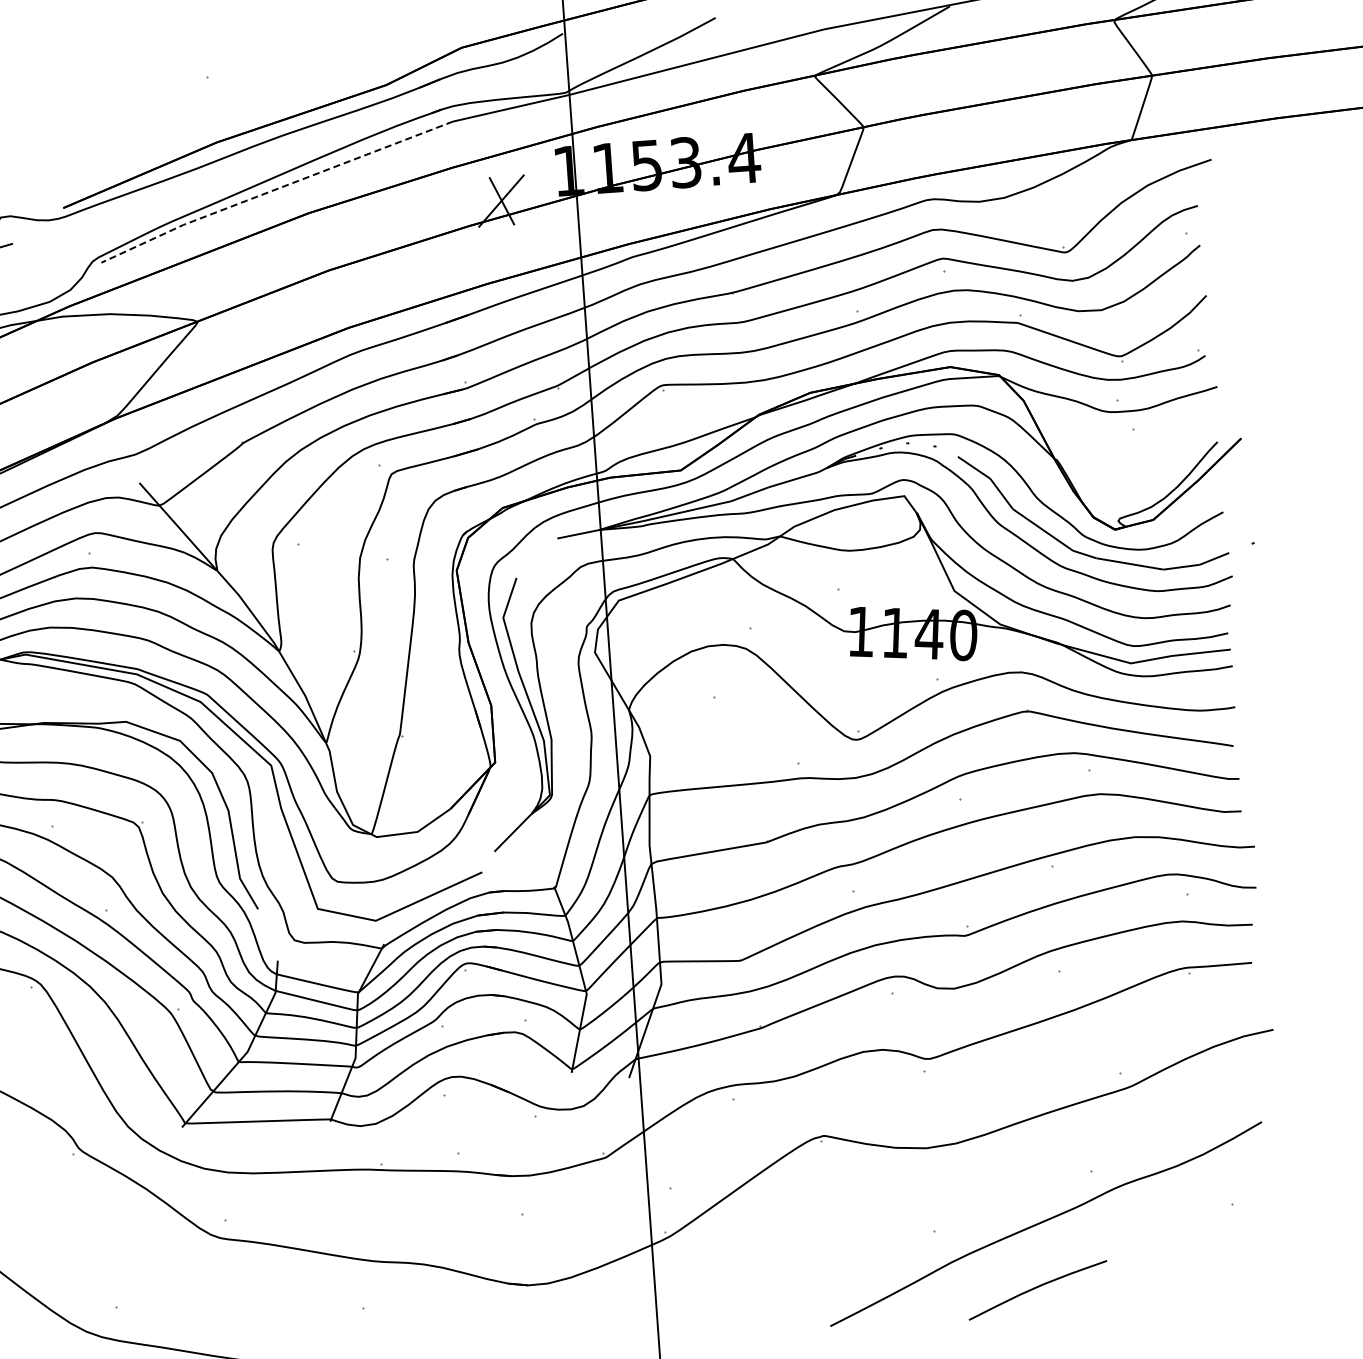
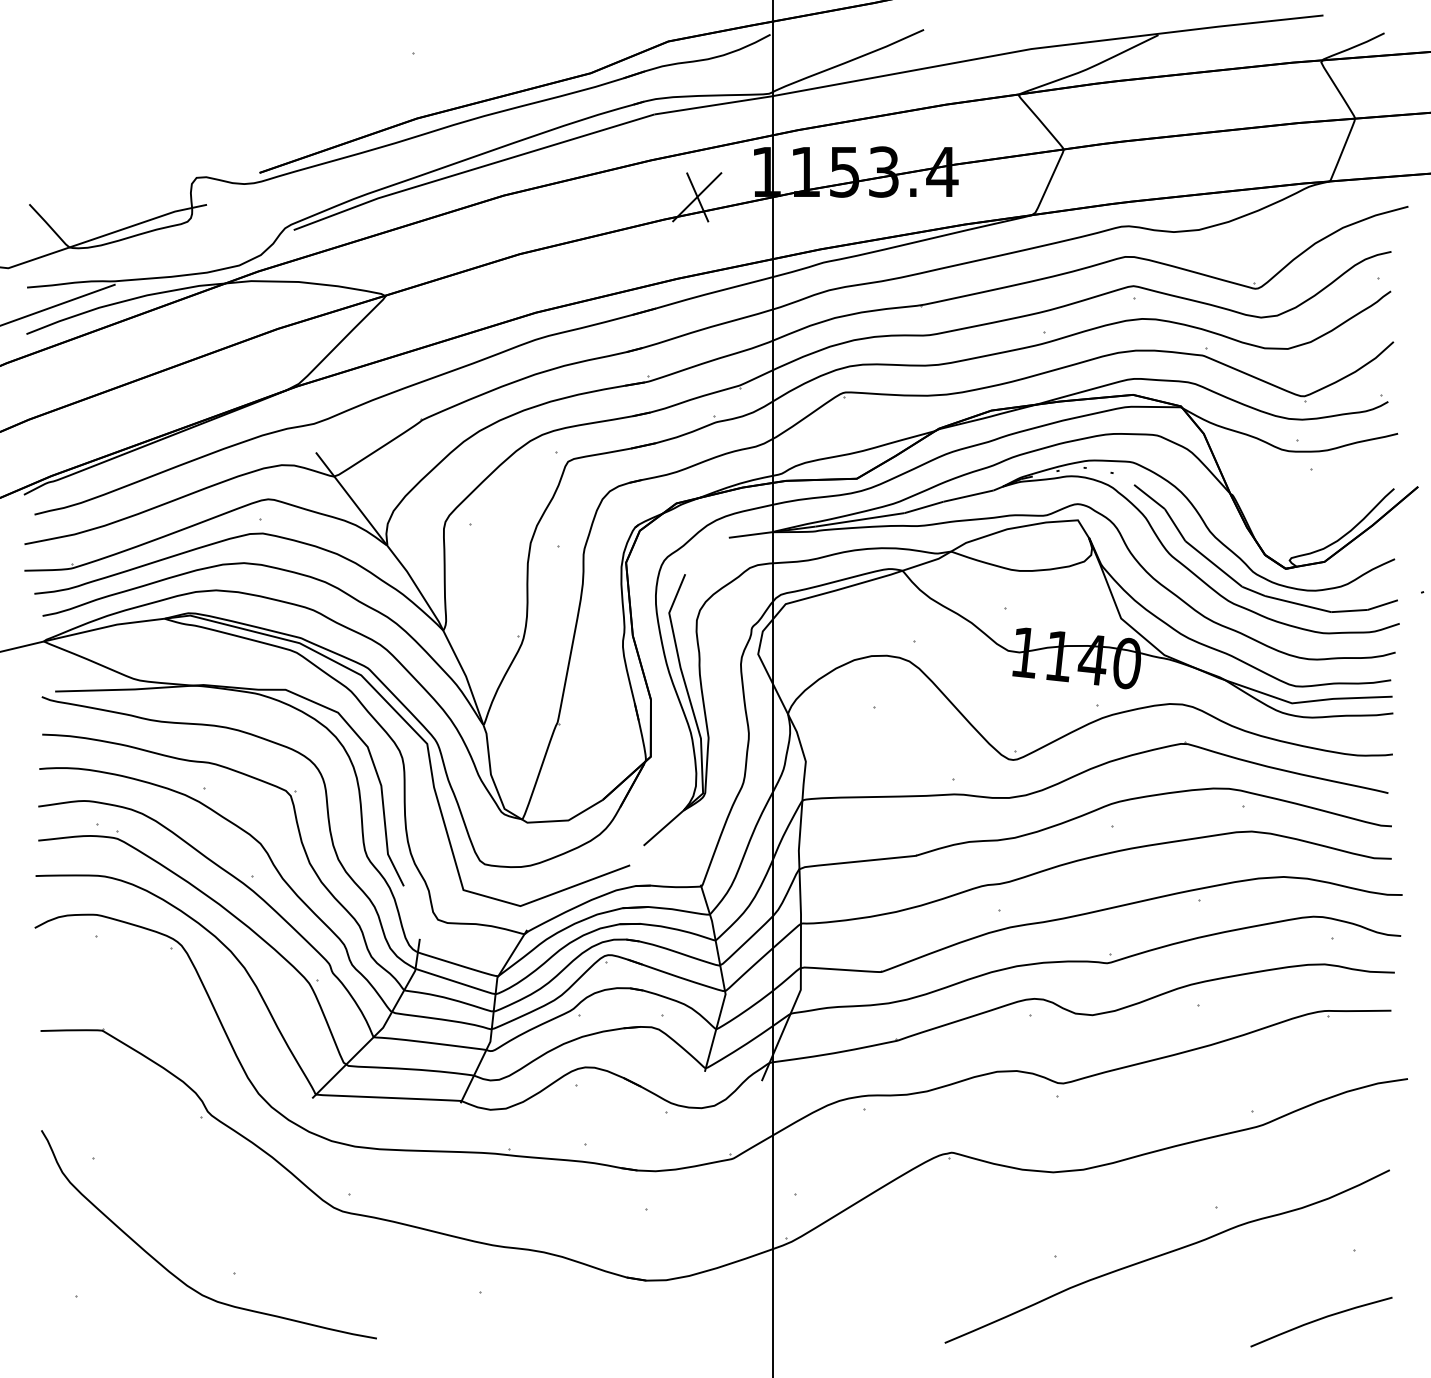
line: (274, 189) -> (471, 169), dashed -> solid
curve: (1037, 1287) -> (1321, 1319), moved

